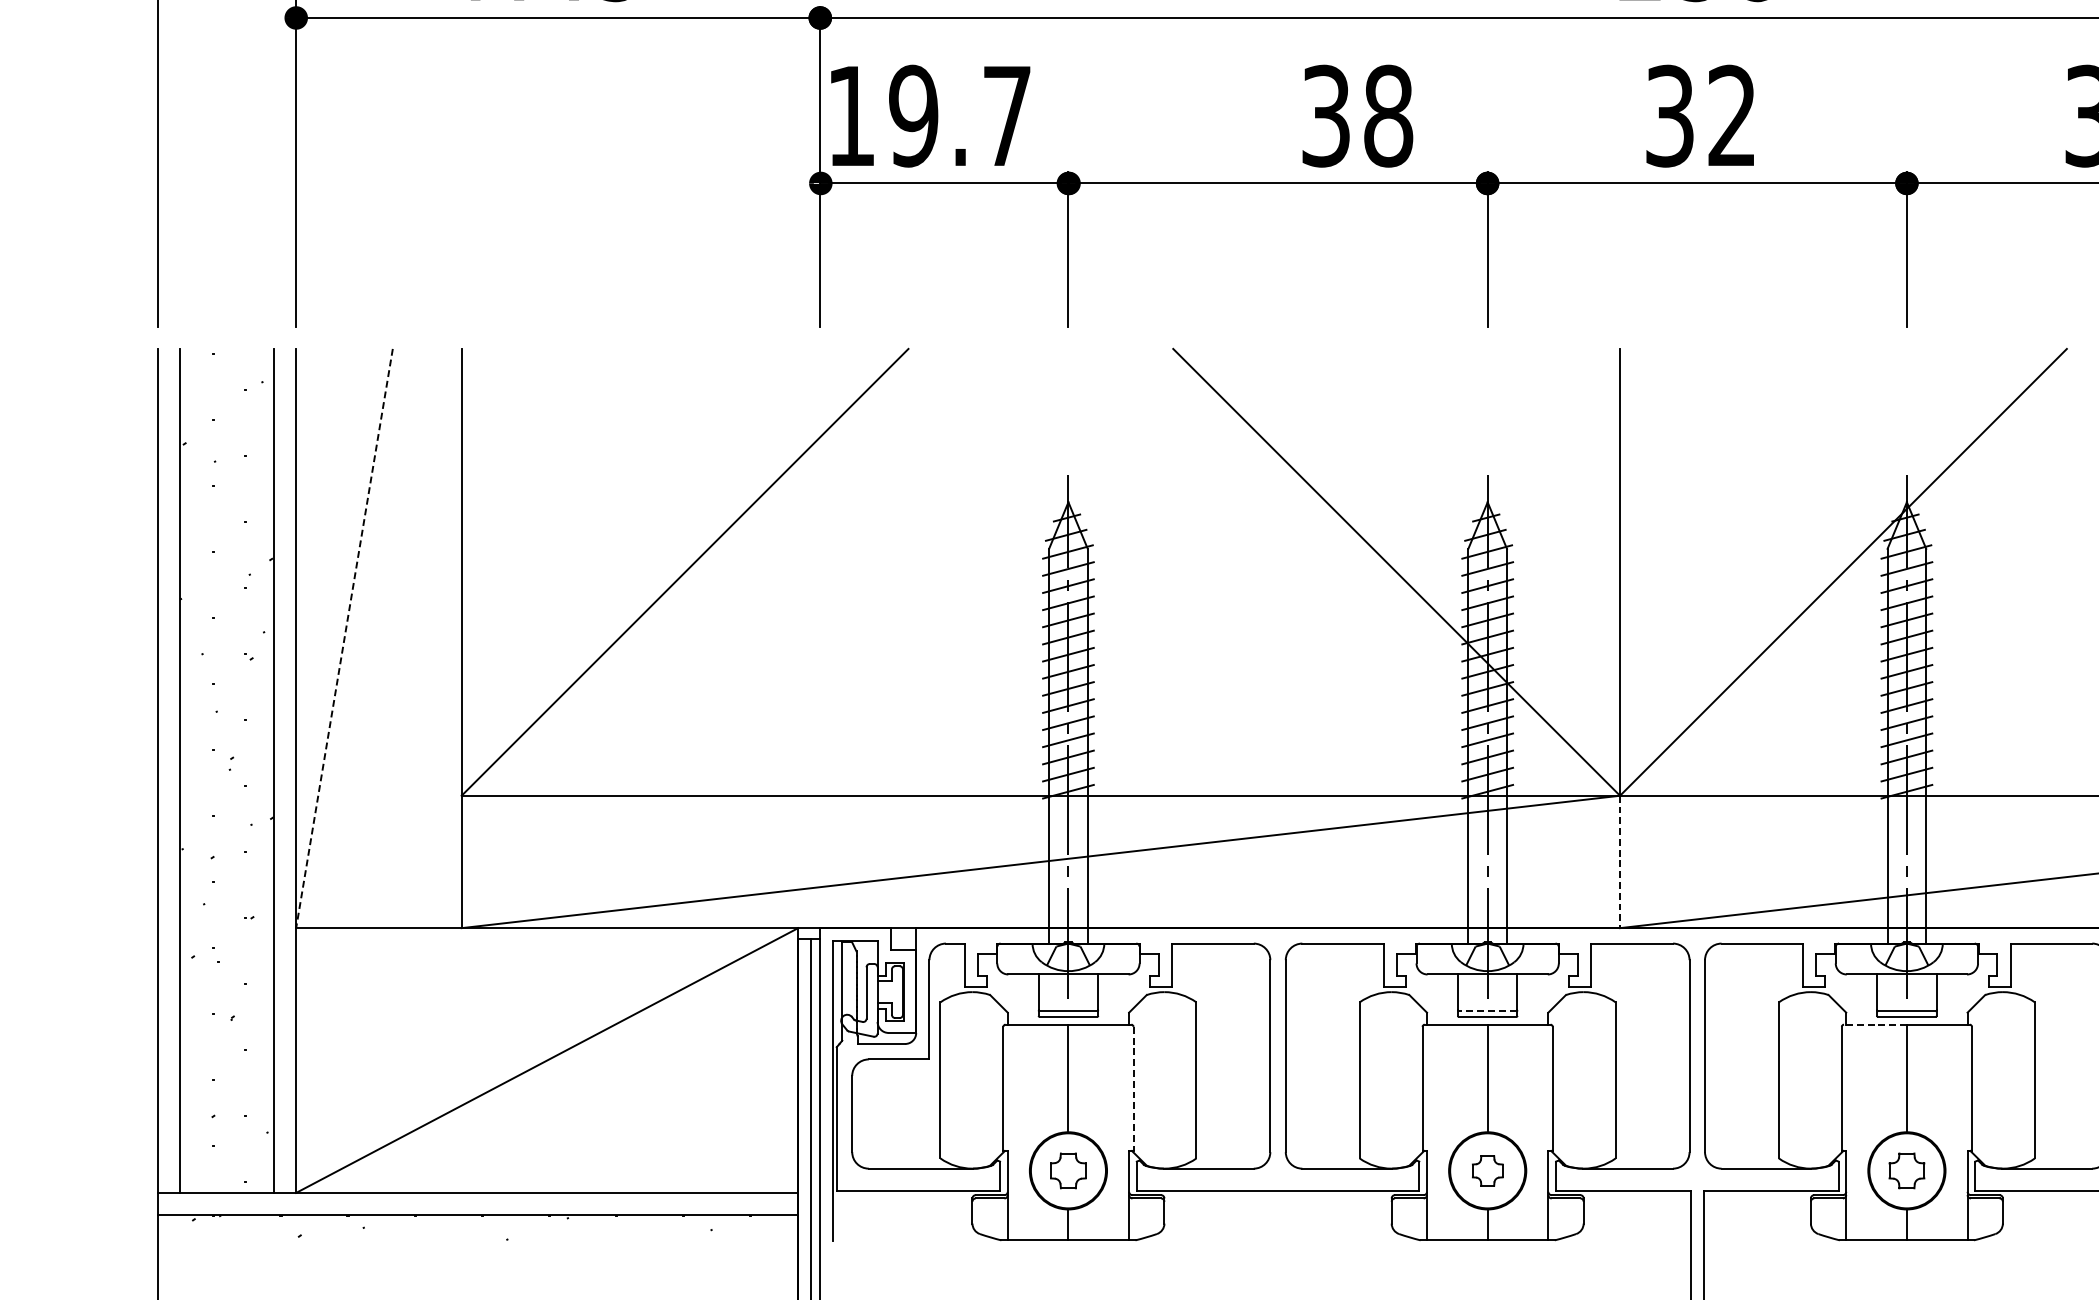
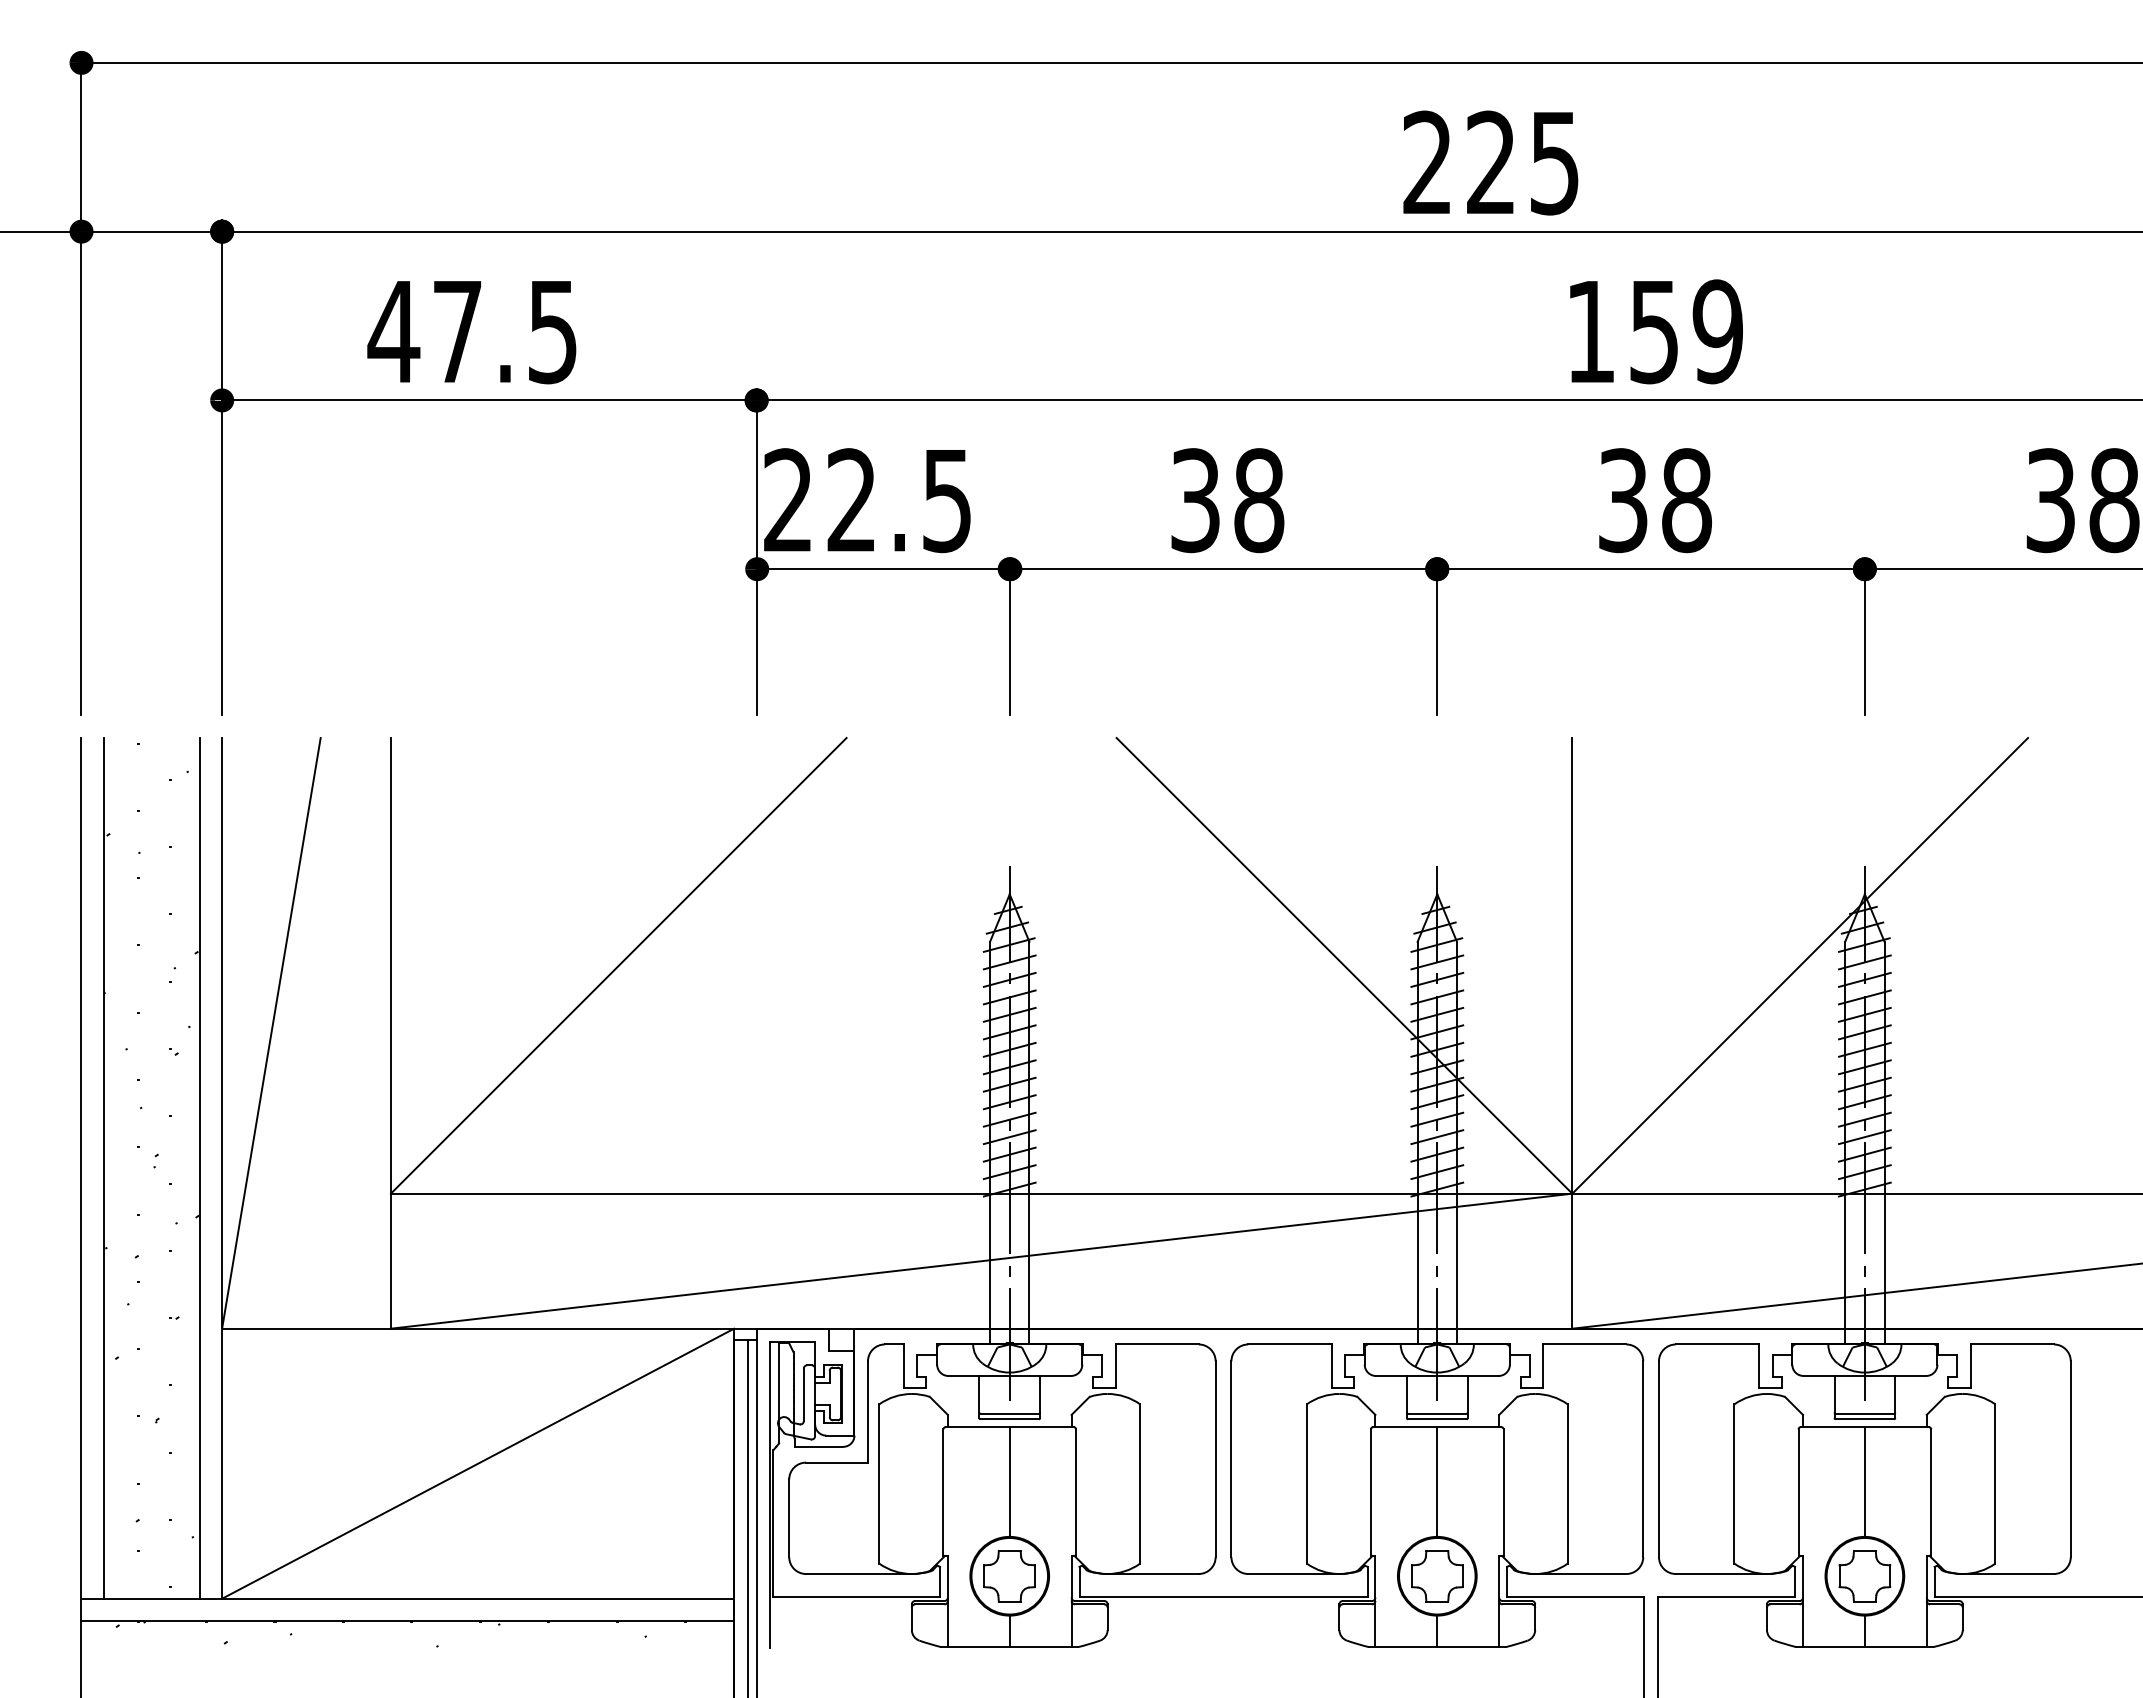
text: (928, 116) -> (867, 500), 19.7 -> 22.5
text: (1357, 116) -> (1227, 500), moved
text: (1732, 116) -> (1687, 500), 32 -> 38
line: (344, 638) -> (271, 1033), dashed -> solid
line: (1620, 862) -> (1572, 1261), dashed -> solid
line: (1486, 1011) -> (1436, 1413), dashed -> solid
line: (1875, 1025) -> (1832, 1427), dashed -> solid
line: (1133, 1089) -> (1076, 1493), dashed -> solid
part: (1068, 1171) -> (1009, 1576), size x1.43
part: (1487, 1171) -> (1437, 1576), size x1.67
part: (1906, 1171) -> (1864, 1576), size x1.43

